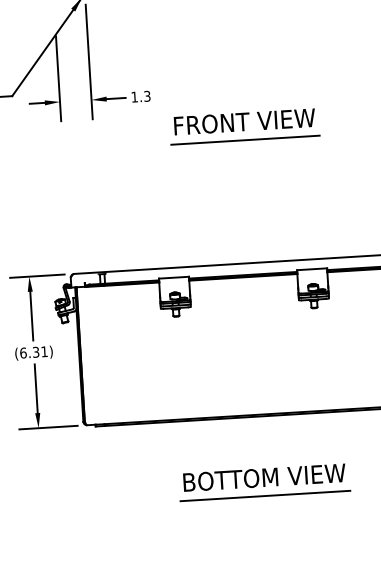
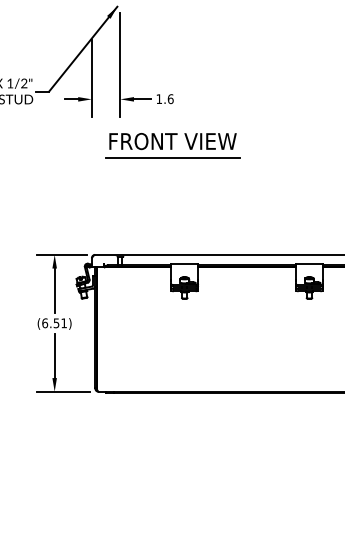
text: (147, 96) -> (170, 99), 1.3 -> 1.6
part: (244, 126) -> (172, 145), moved
text: (35, 351) -> (56, 322), (6.31) -> (6.51)
part: (264, 481) -> (254, 452), removed

